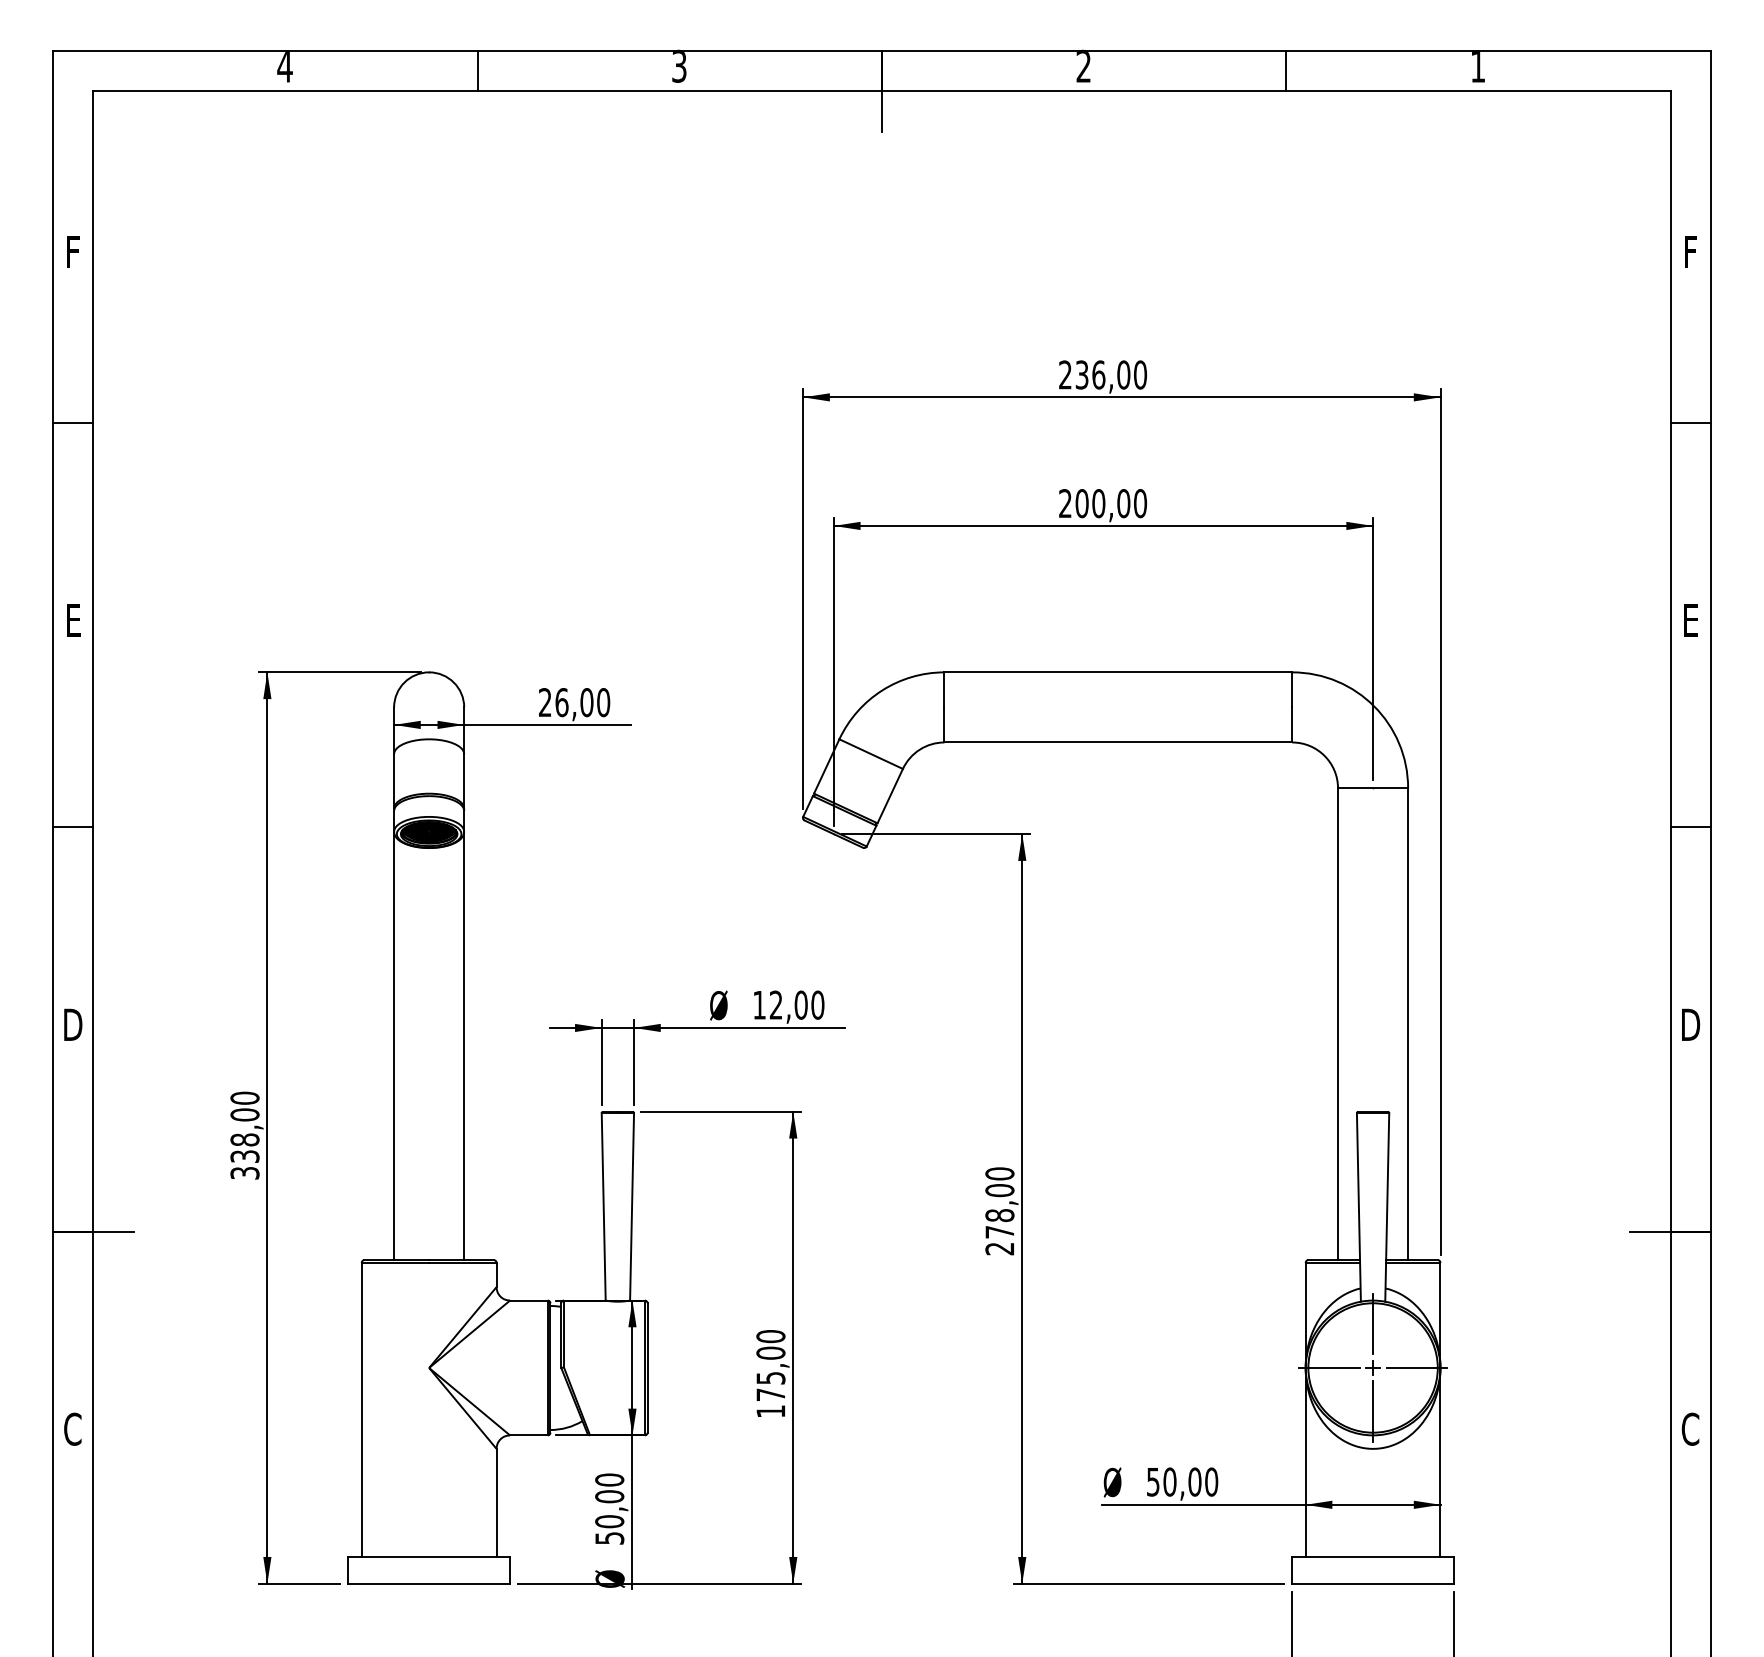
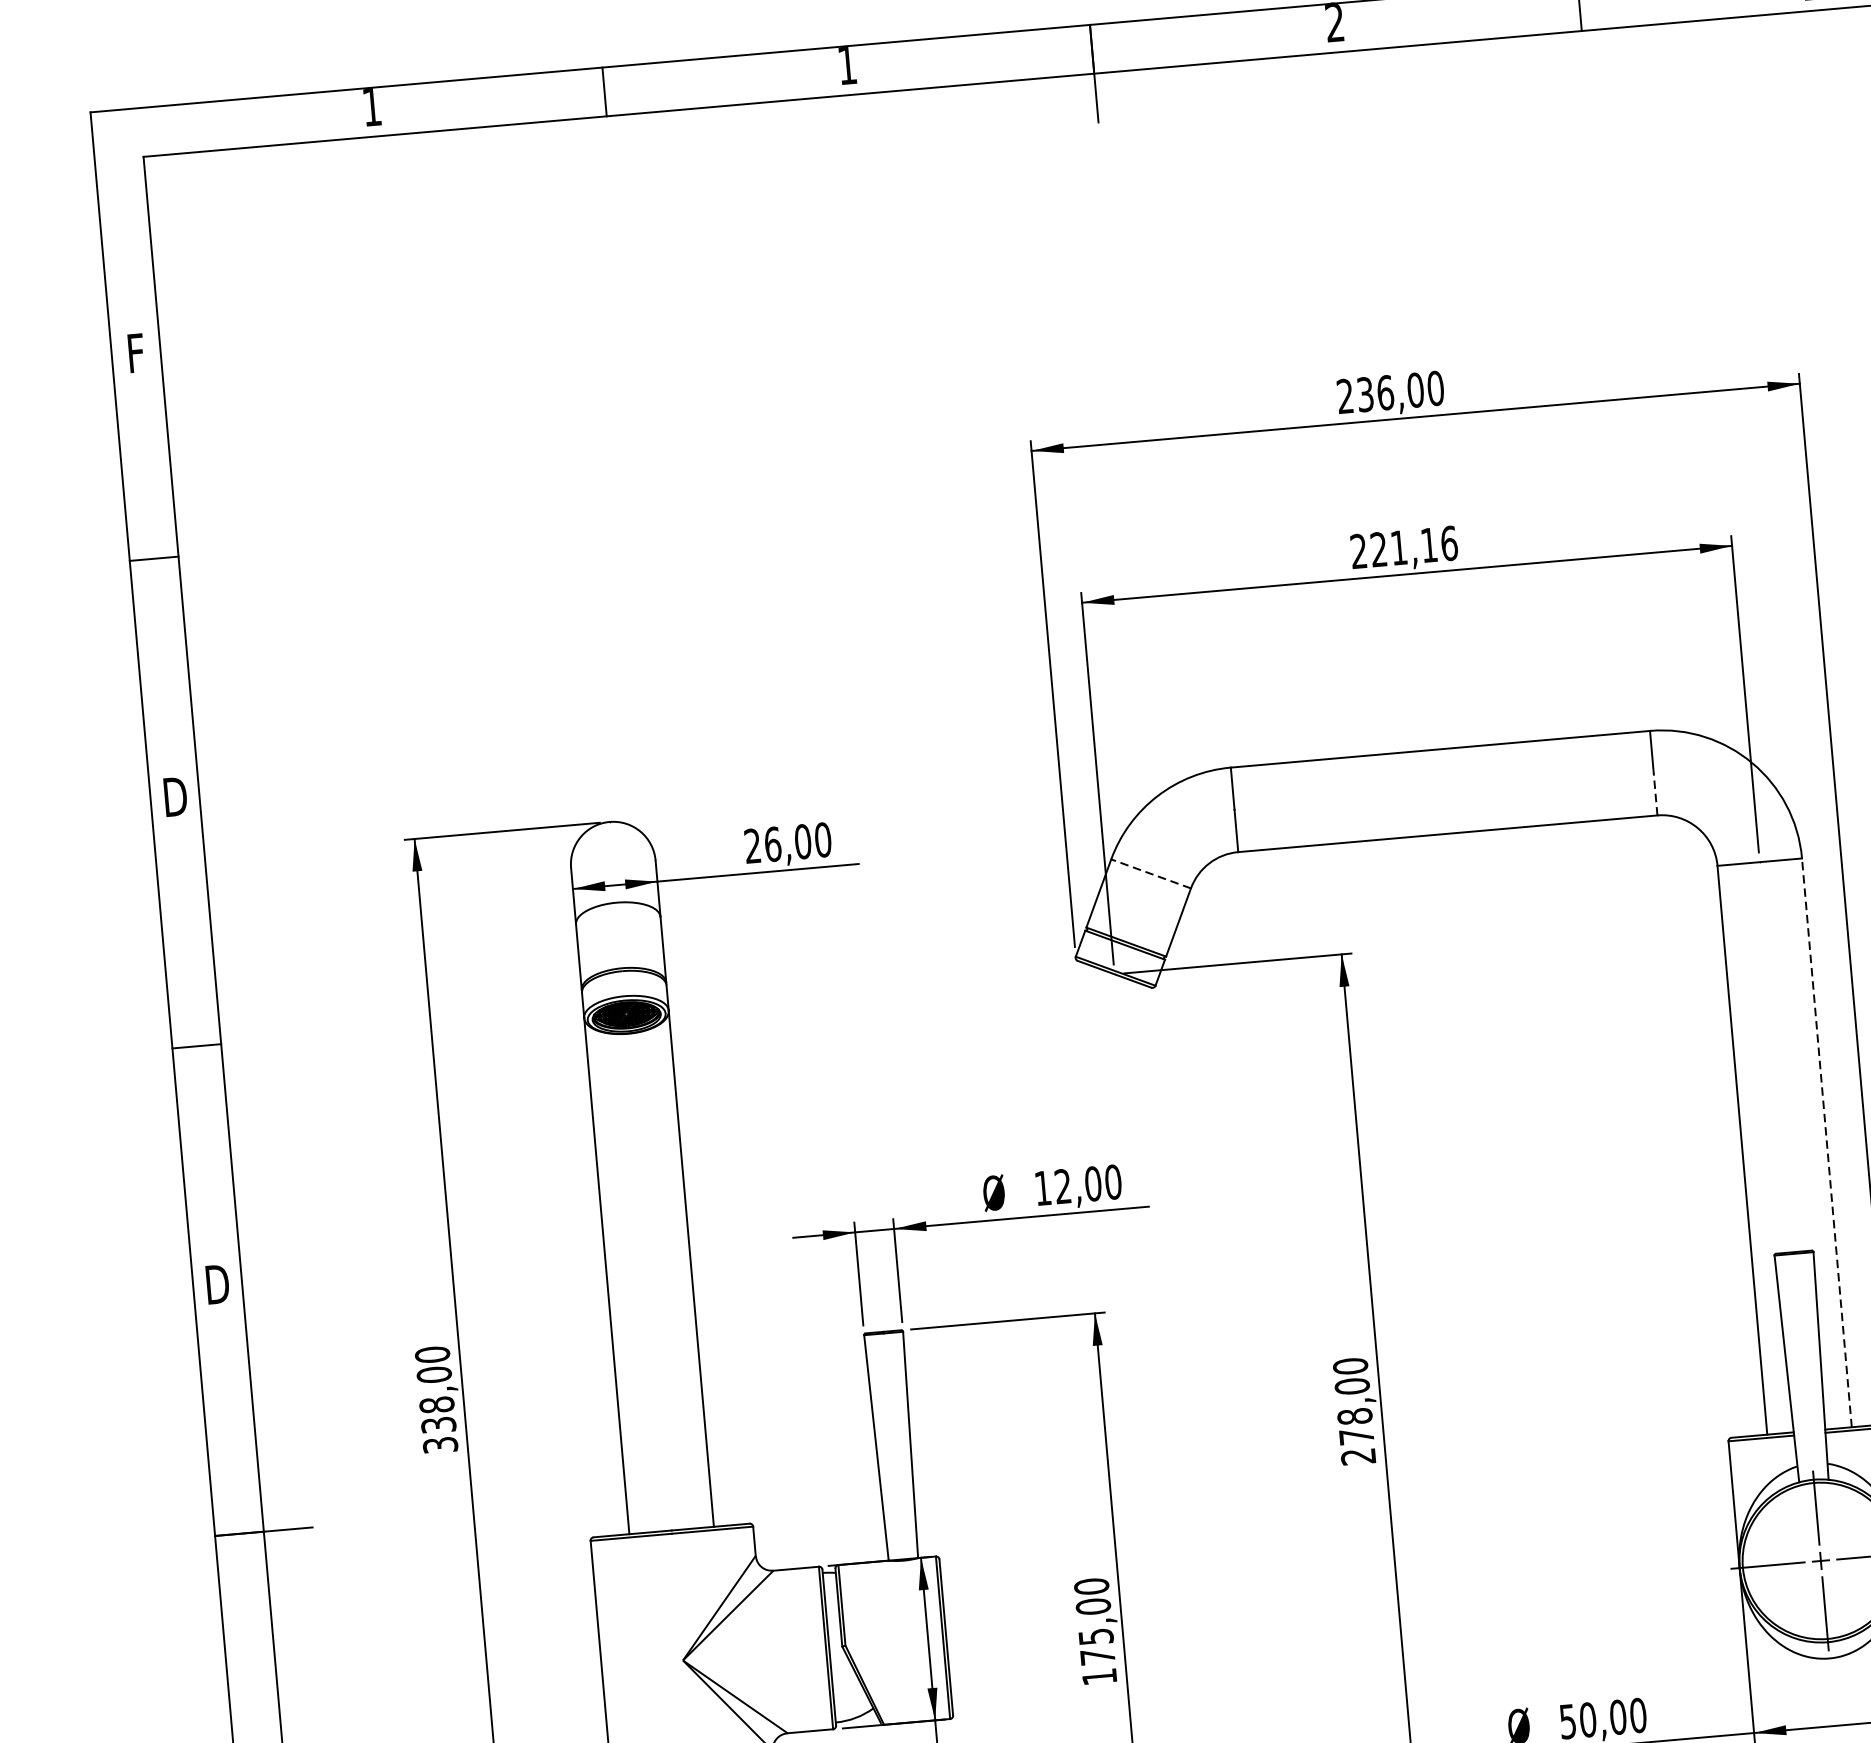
text: (679, 65) -> (847, 63), 3 -> 1
text: (284, 67) -> (371, 108), 4 -> 1
text: (1111, 503) -> (1414, 546), 200,00 -> 221,16
text: (73, 620) -> (175, 796), E -> D
line: (1292, 724) -> (1655, 793), solid -> dashed
line: (870, 753) -> (1150, 873), solid -> dashed
line: (1408, 1024) -> (1827, 1143), solid -> dashed

